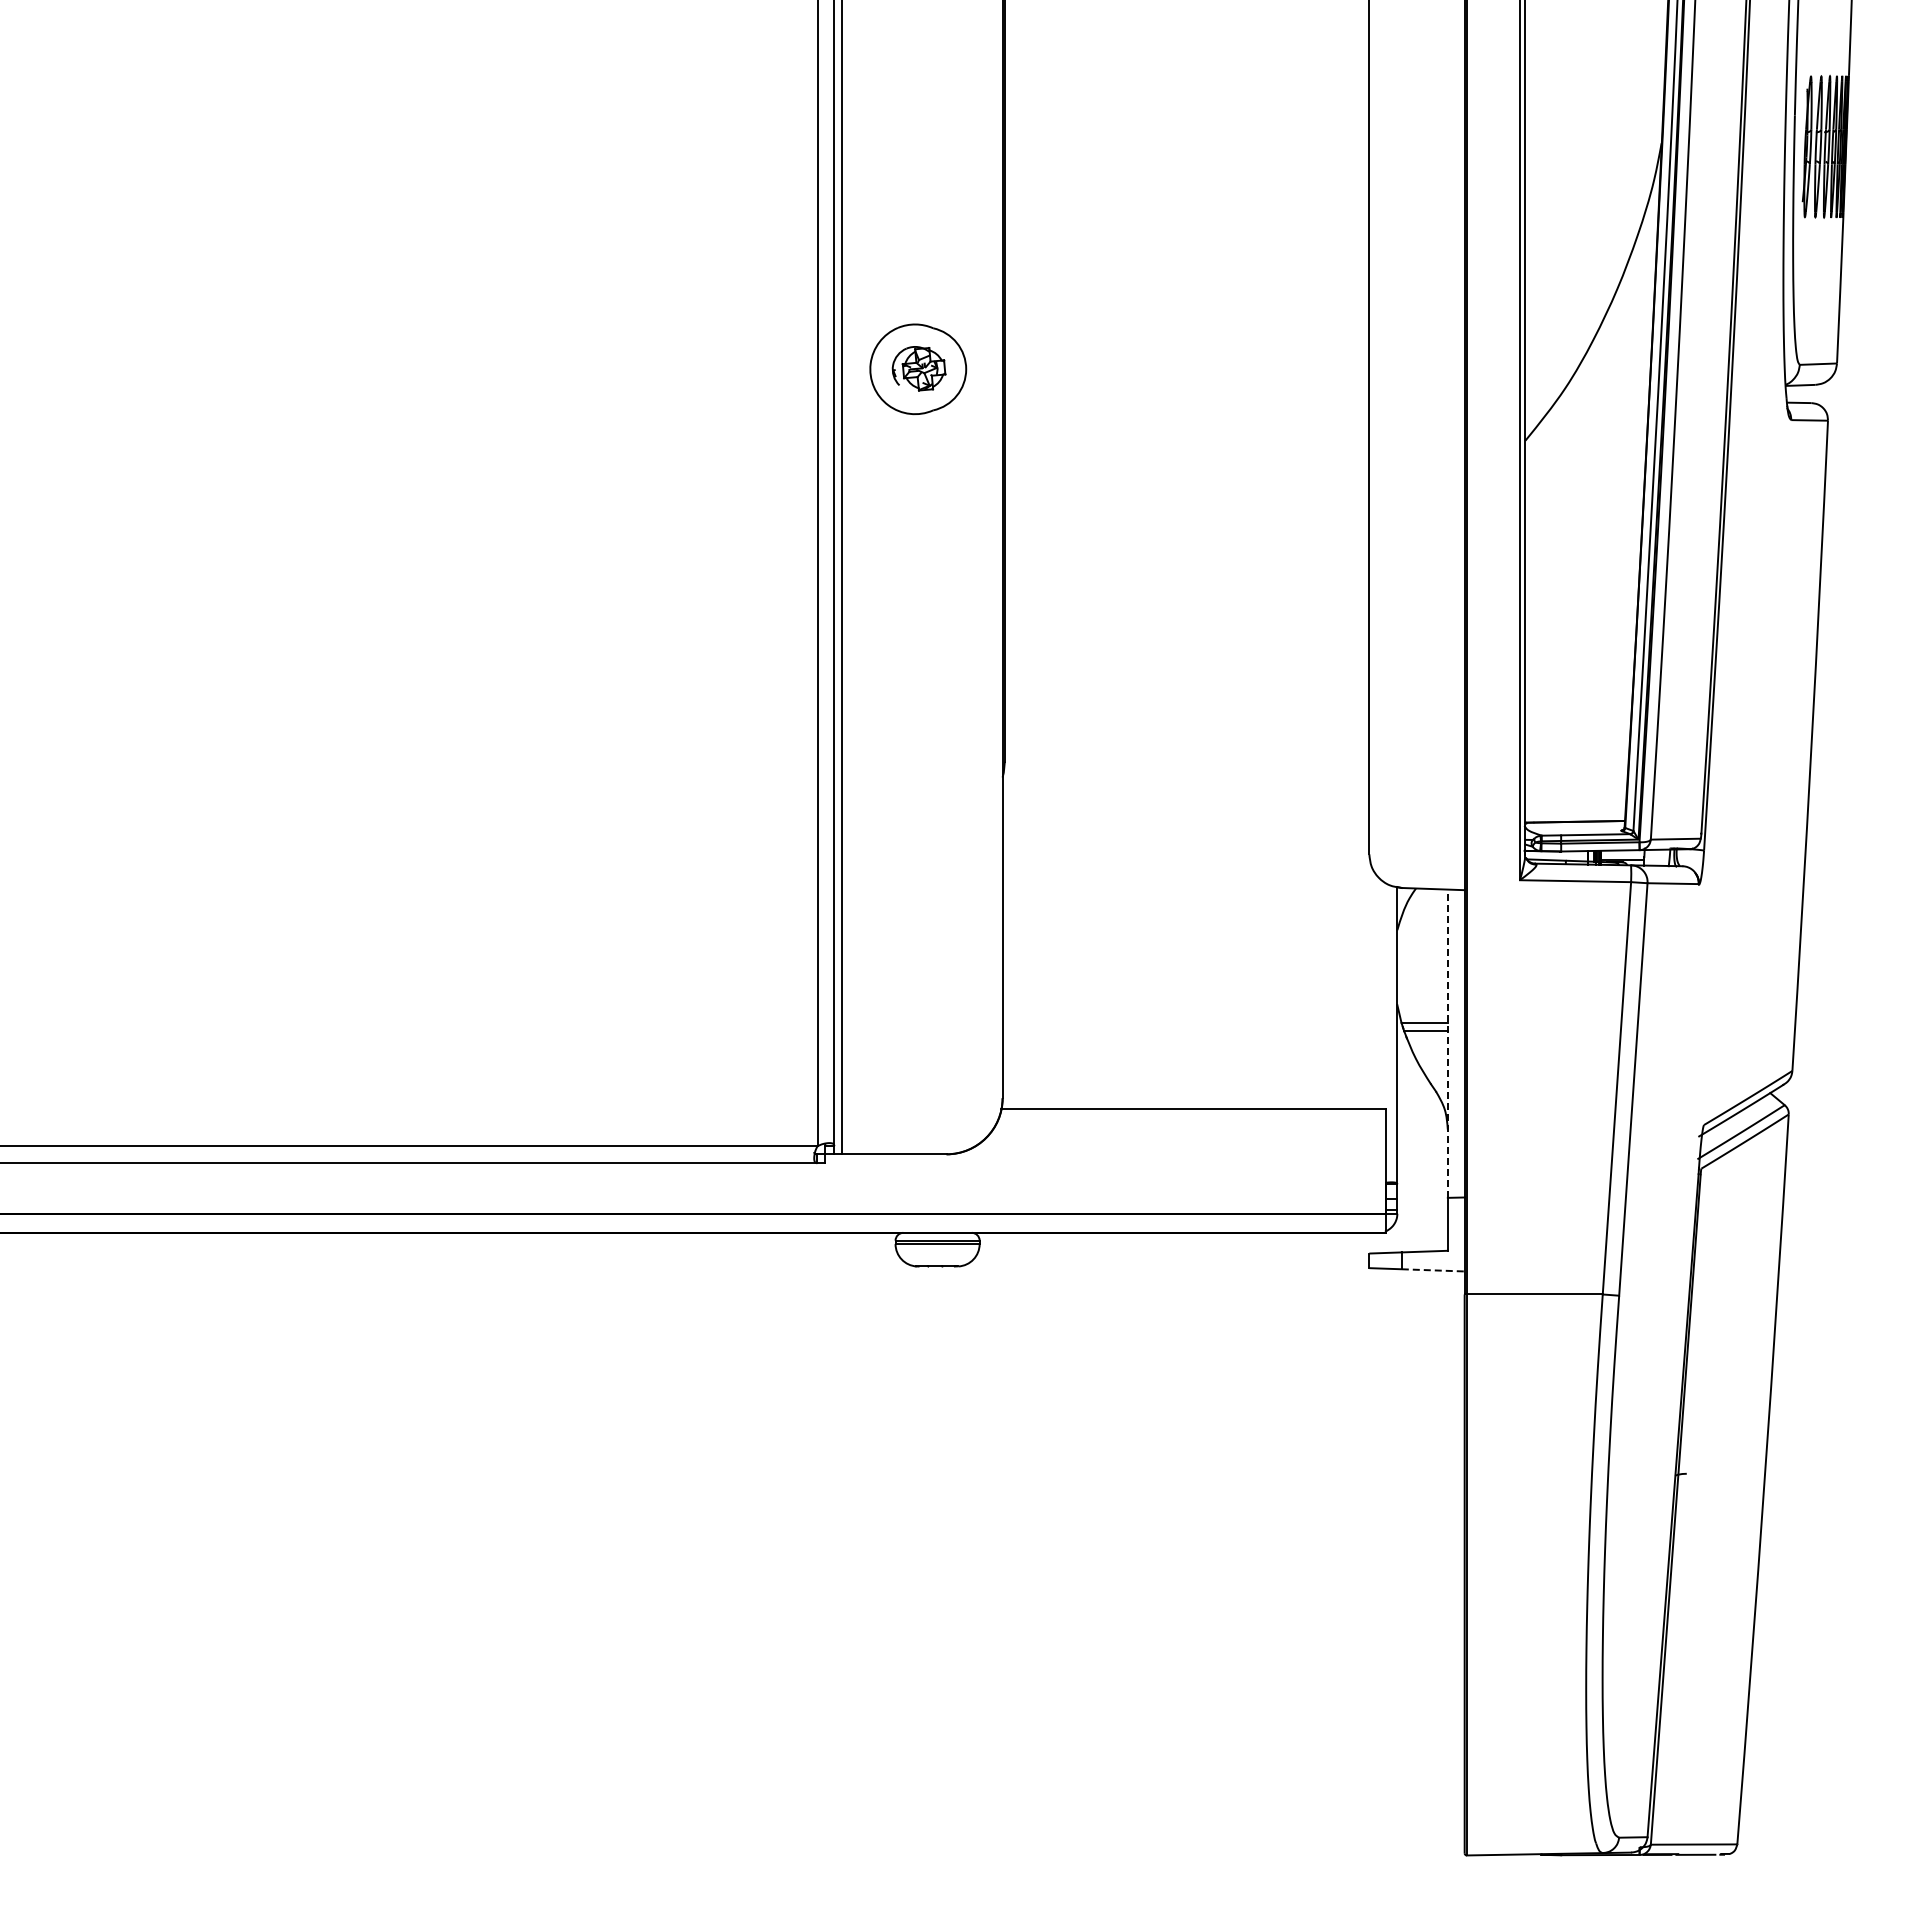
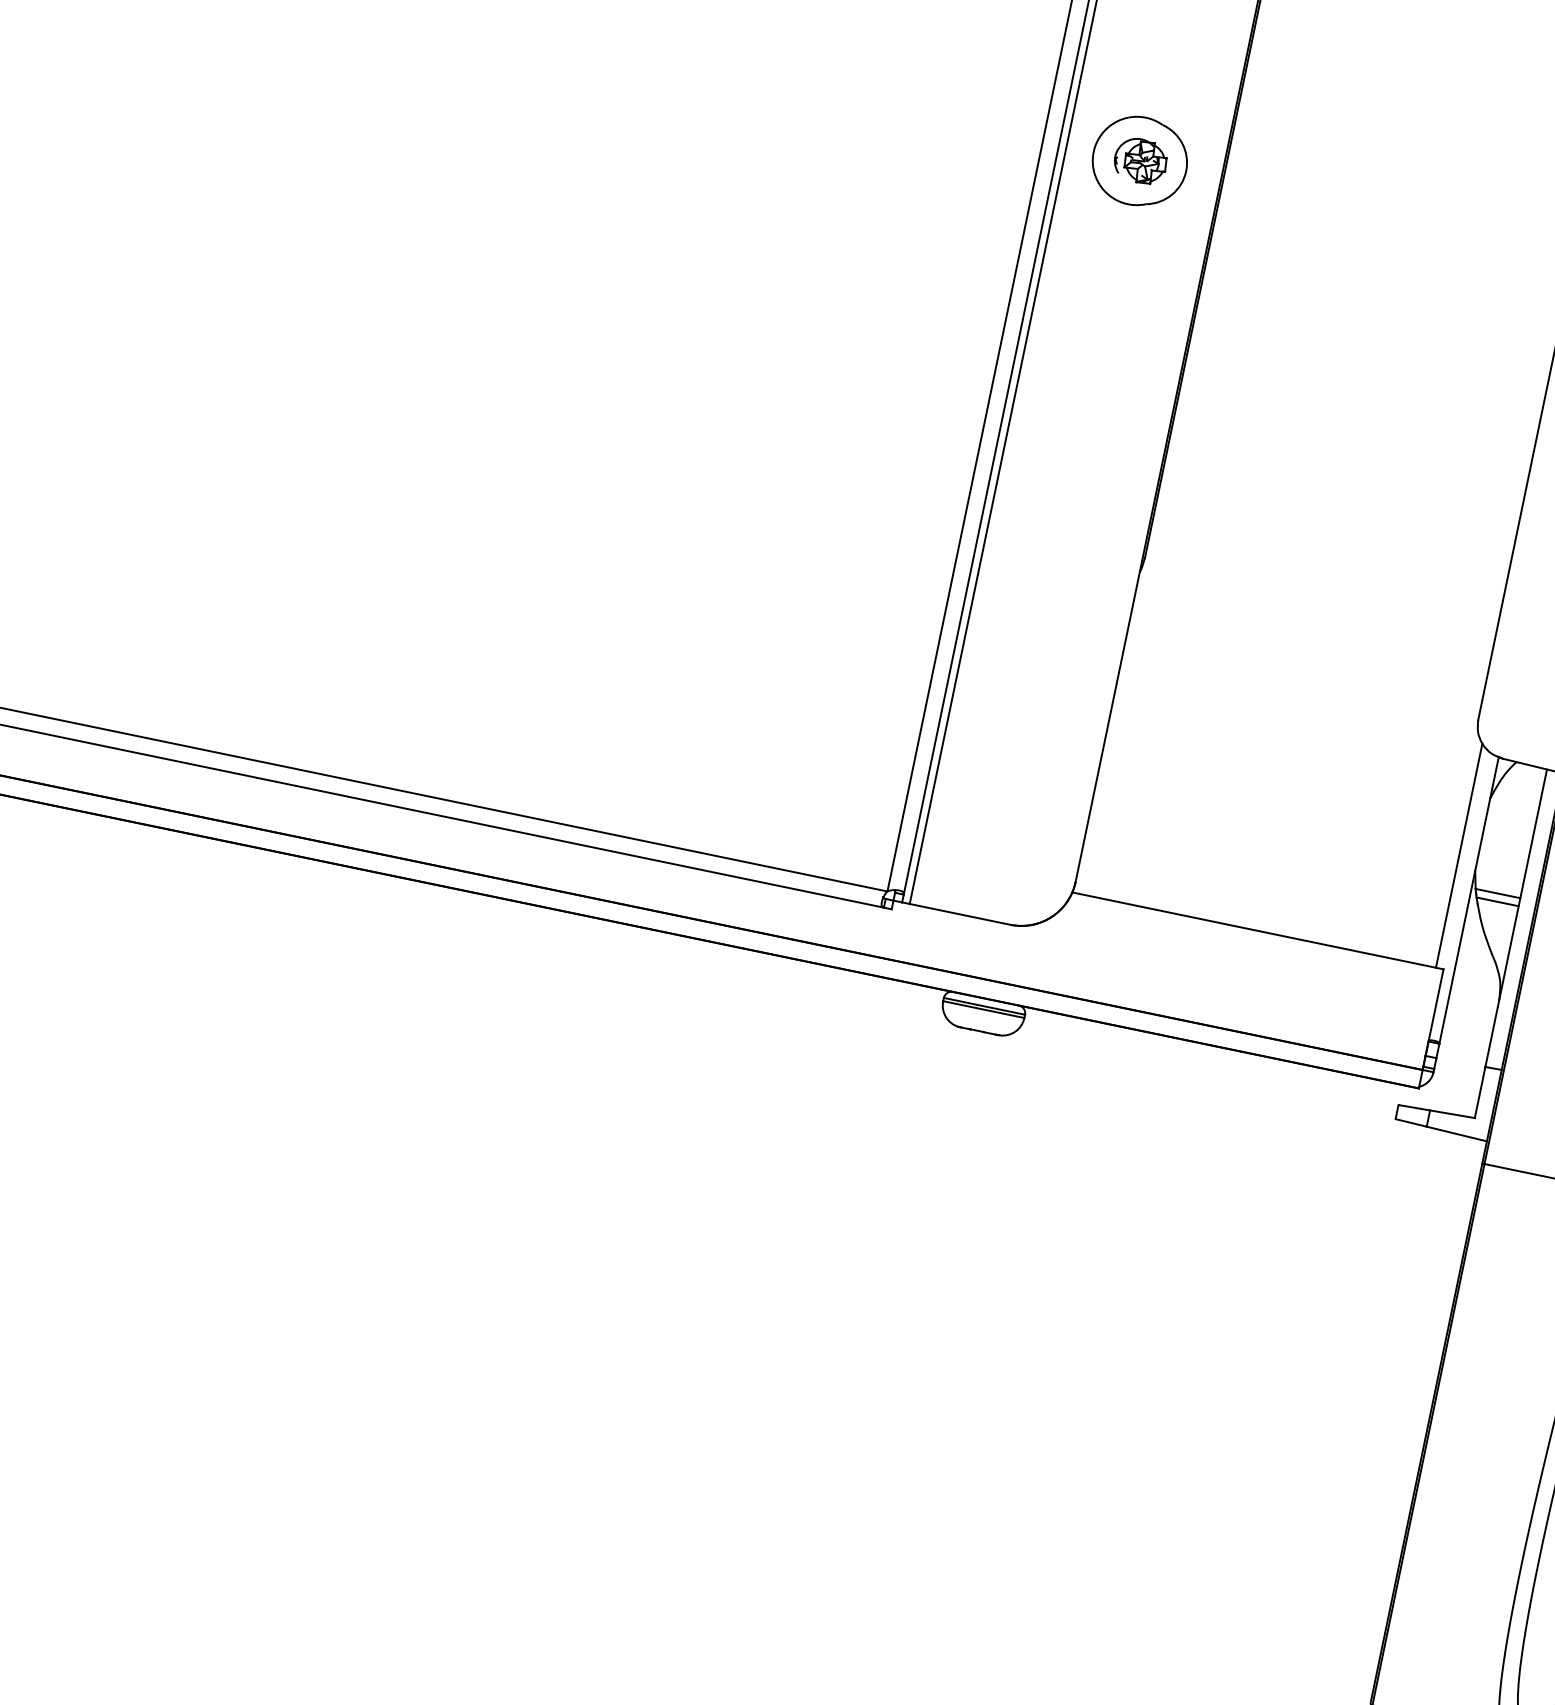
line: (1378, 992) -> (1459, 854), added
line: (1447, 1043) -> (1515, 917), dashed -> solid
line: (1433, 1270) -> (1457, 1134), dashed -> solid

